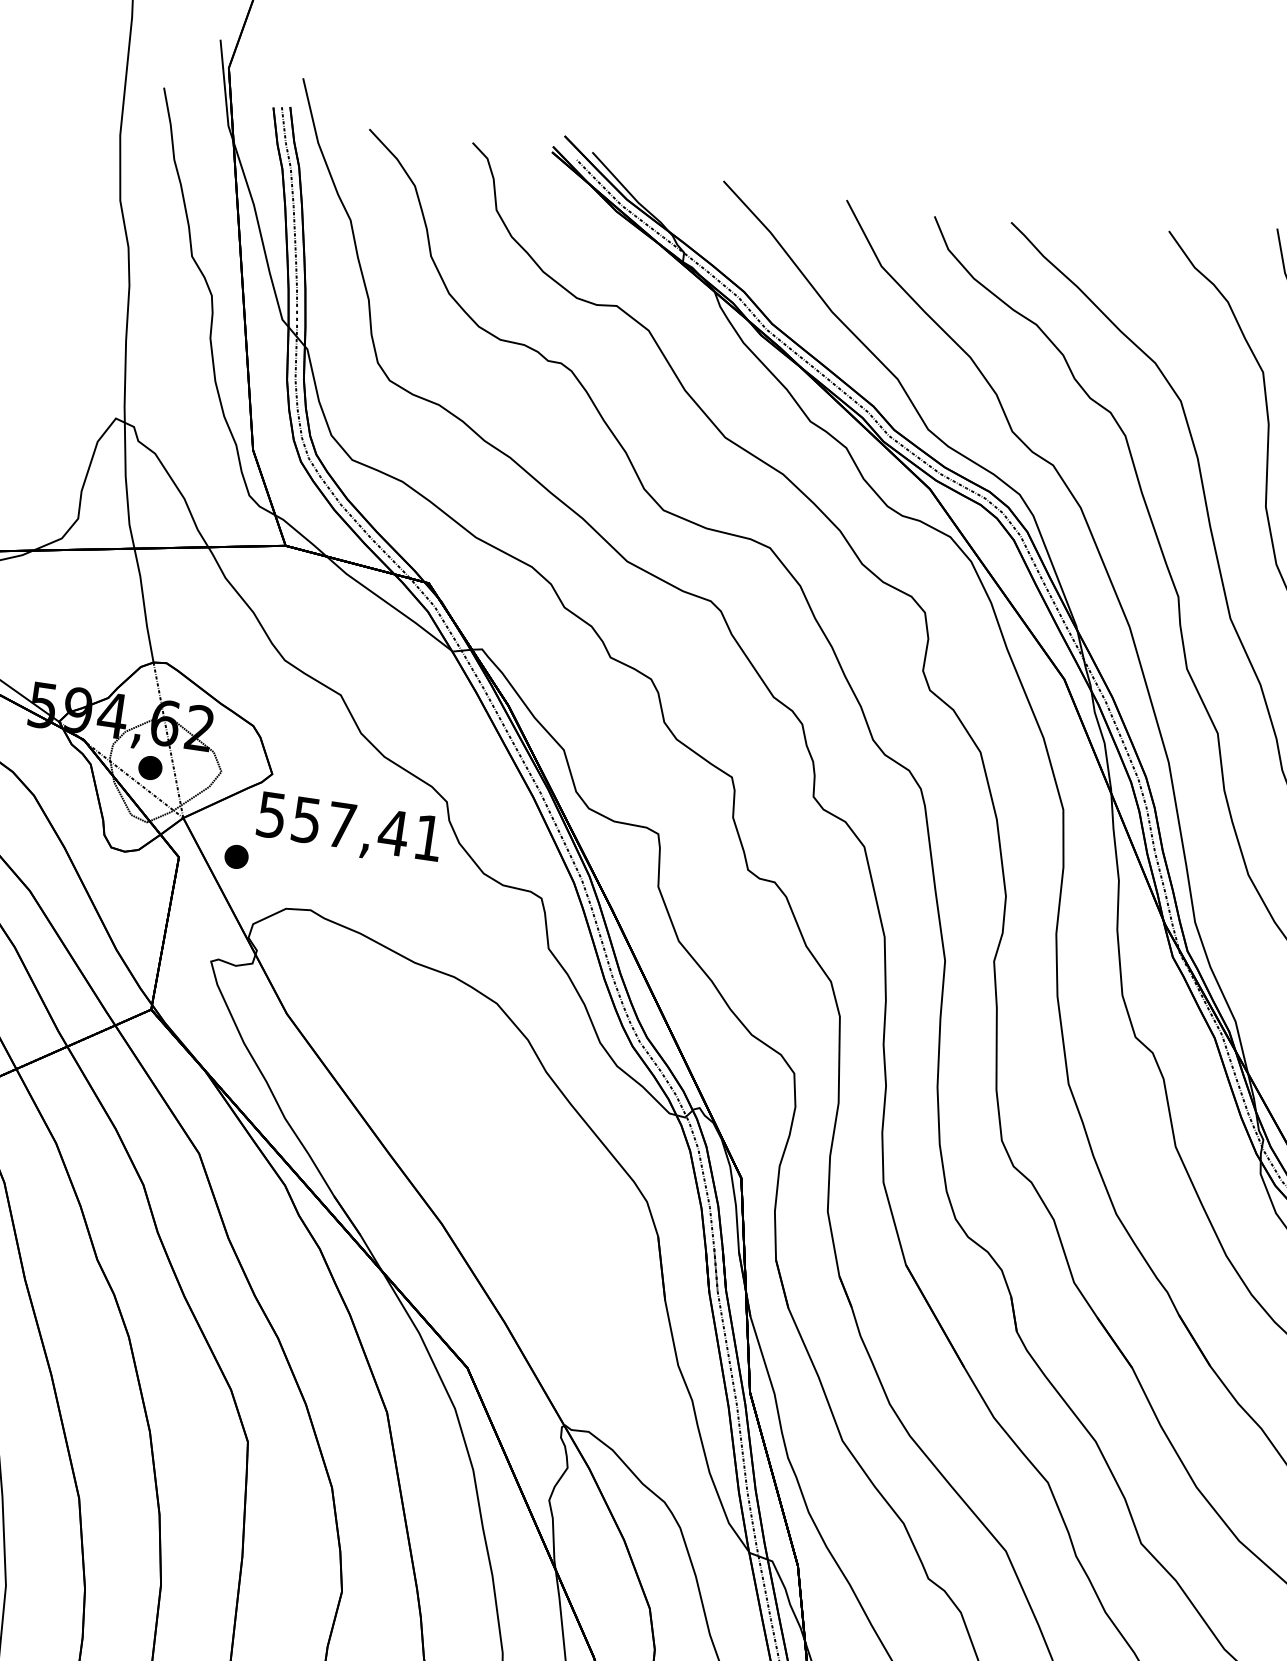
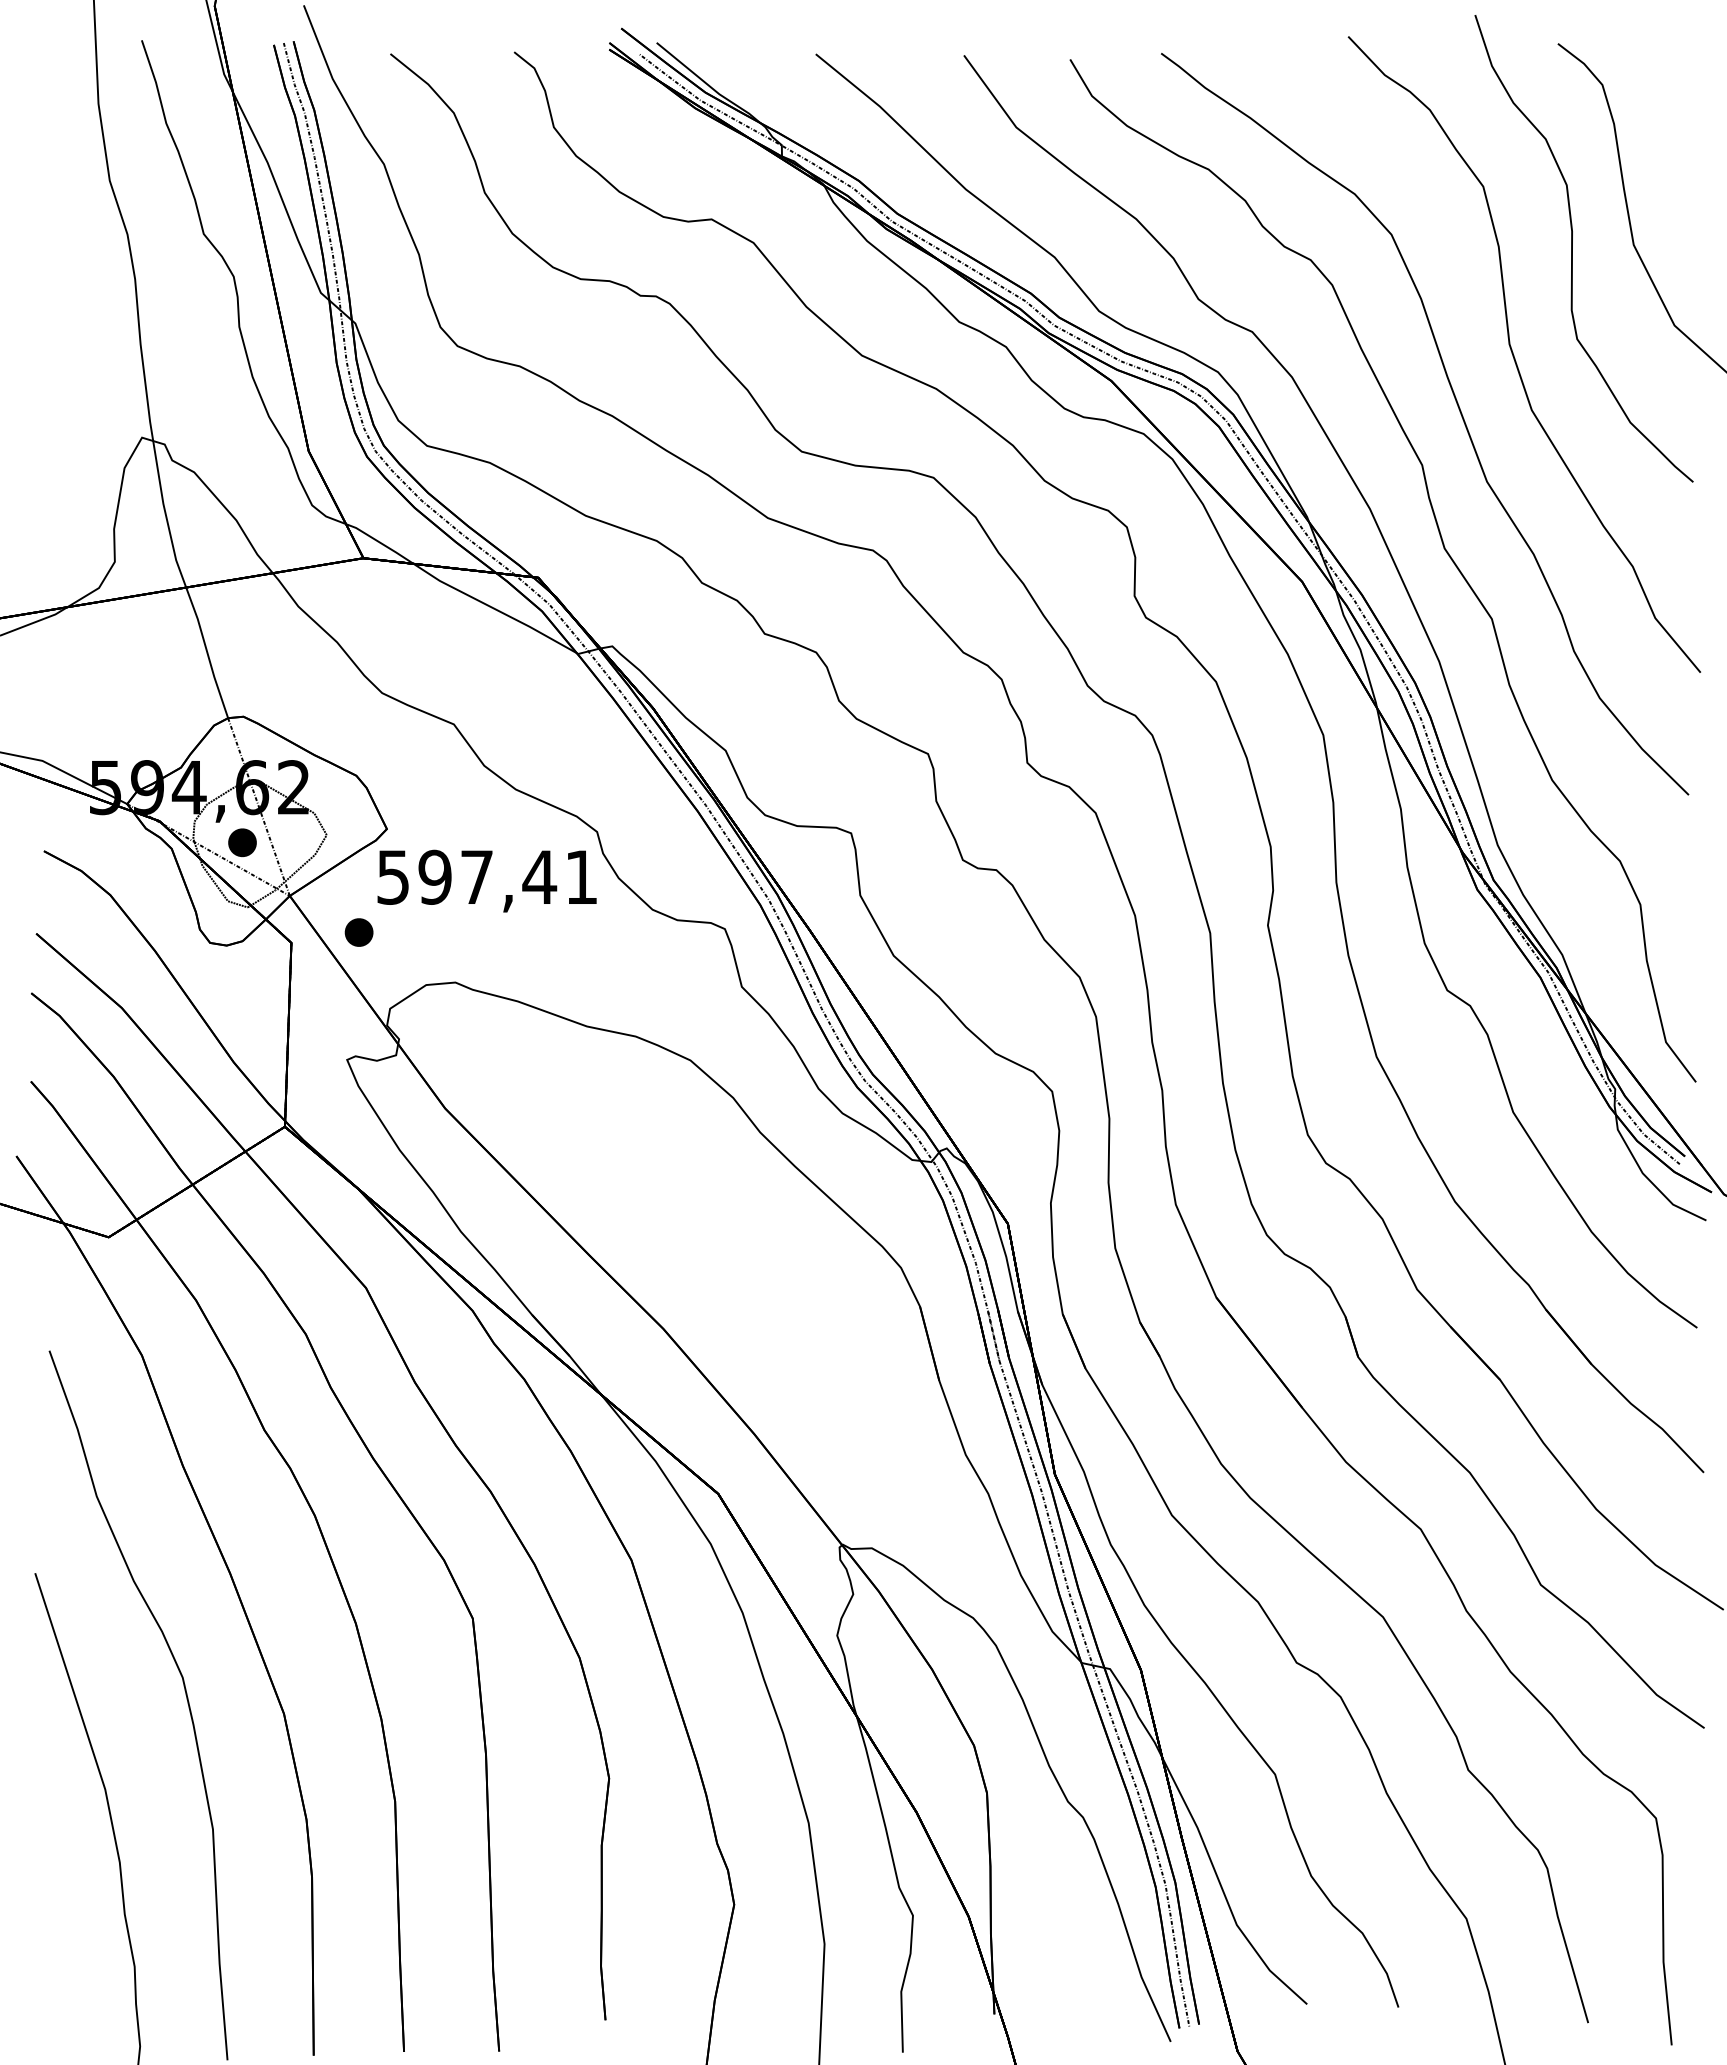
text: (306, 819) -> (434, 876), 557,41 -> 597,41

